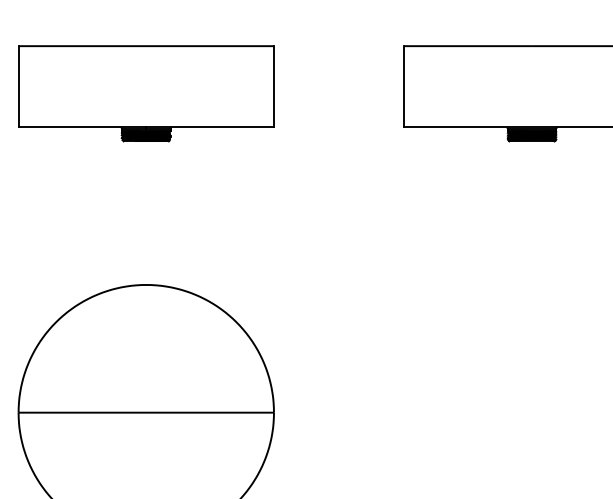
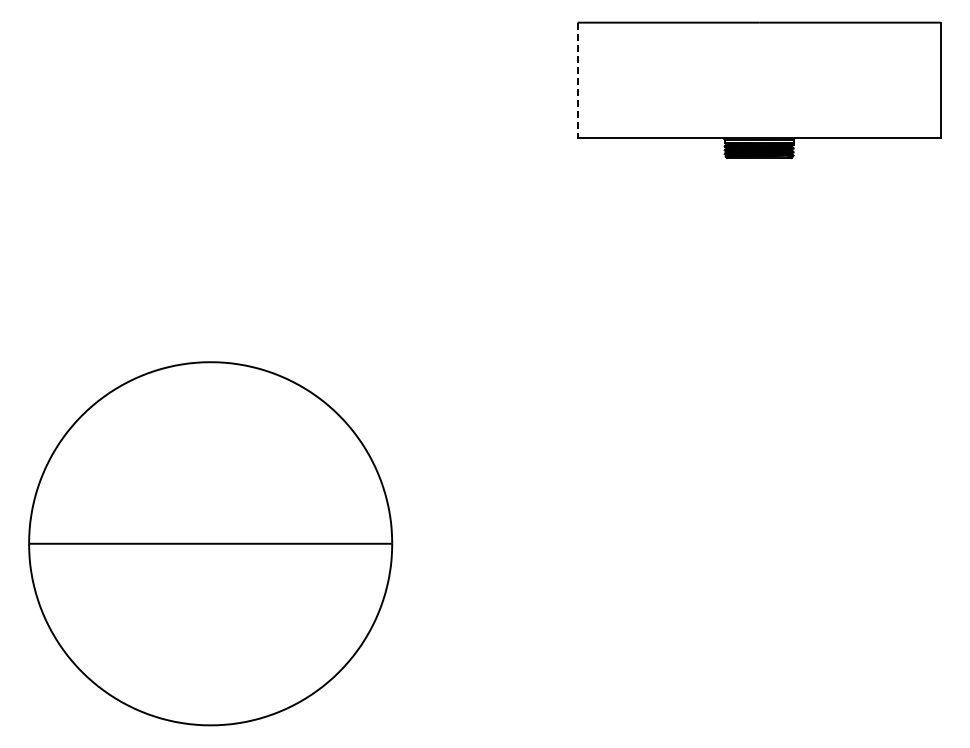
line: (404, 86) -> (577, 80), solid -> dashed
part: (146, 93) -> (210, 90), removed

